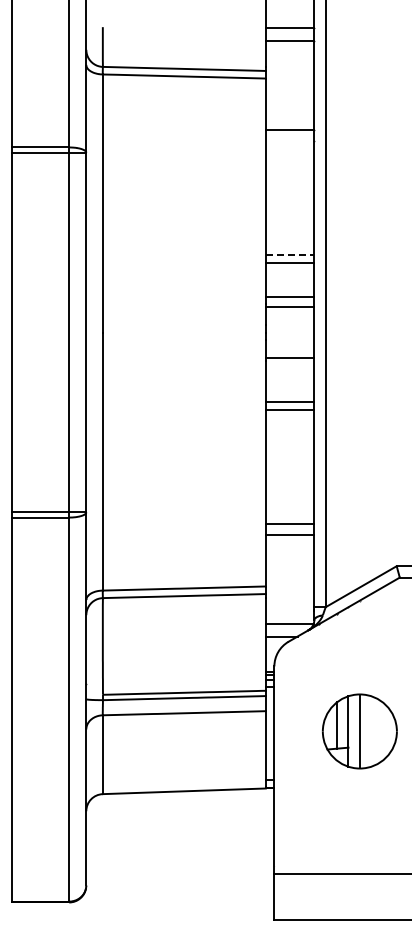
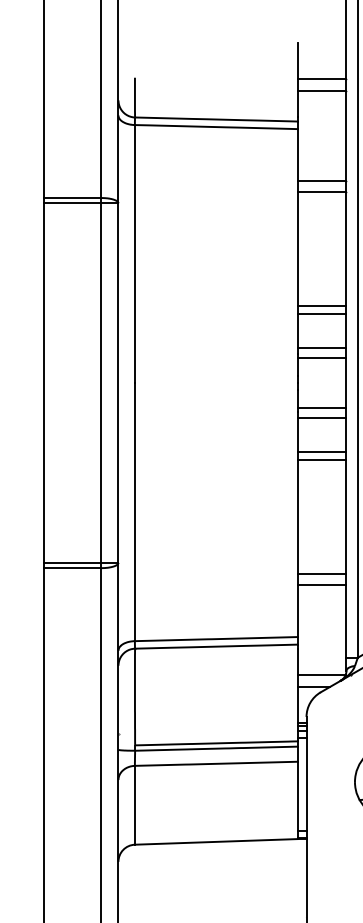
line: (289, 141) -> (321, 192), added
line: (290, 255) -> (322, 306), dashed -> solid
line: (289, 367) -> (321, 418), added

